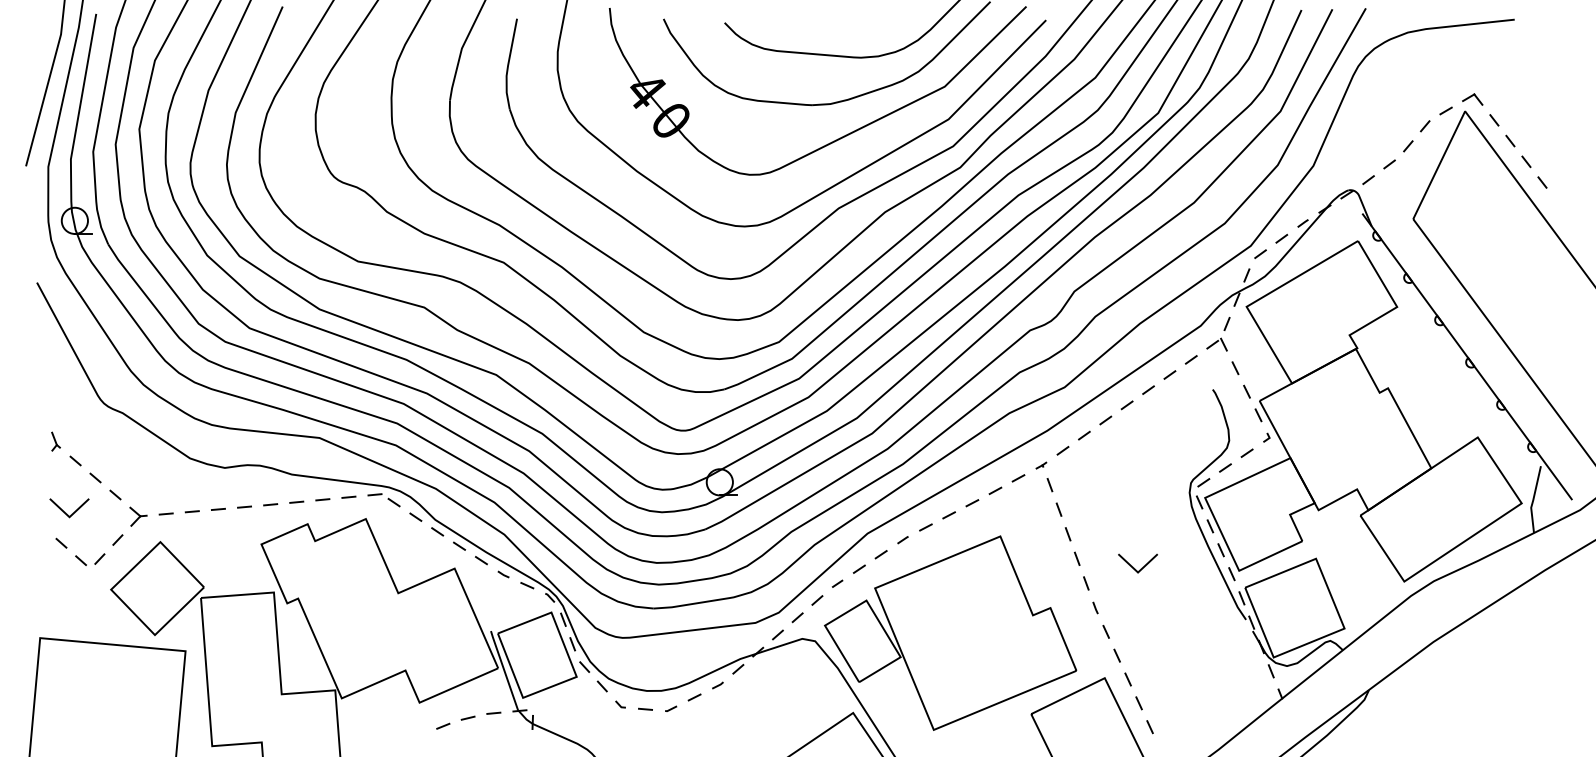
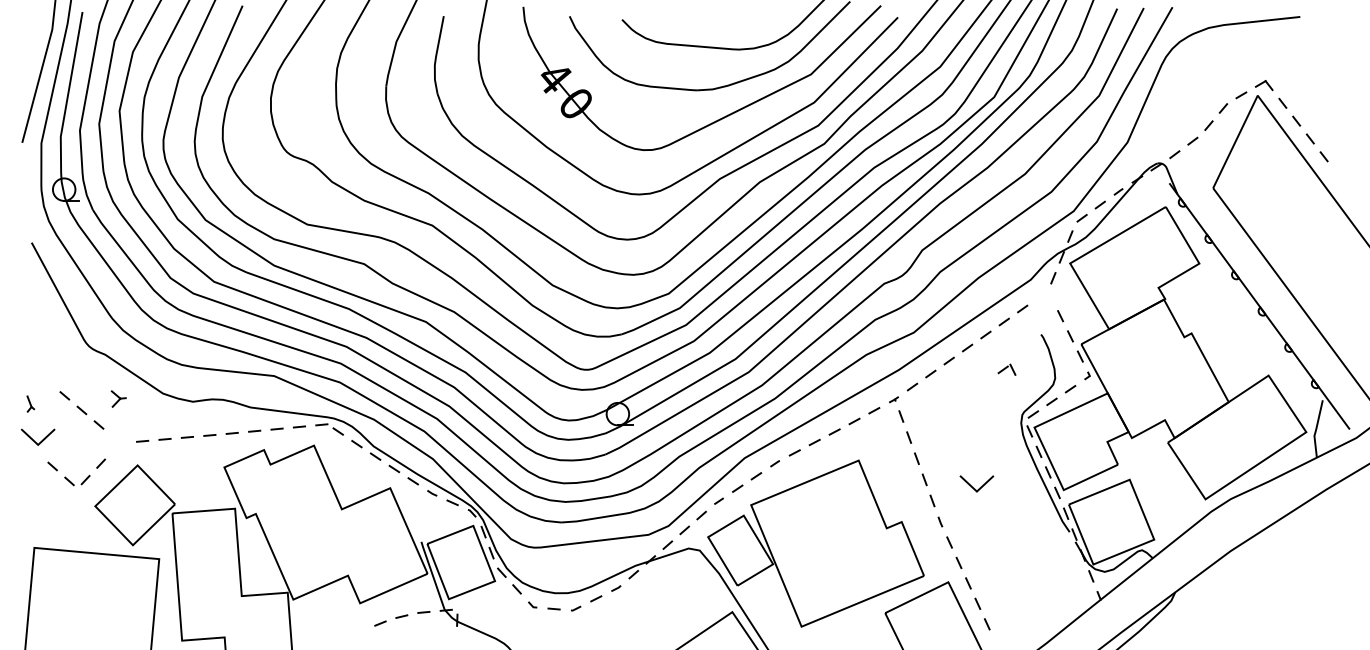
part: (1216, 344) -> (1006, 369), moved
part: (55, 441) -> (30, 403), moved
line: (67, 513) -> (36, 441), moved
part: (138, 516) -> (118, 398), moved

